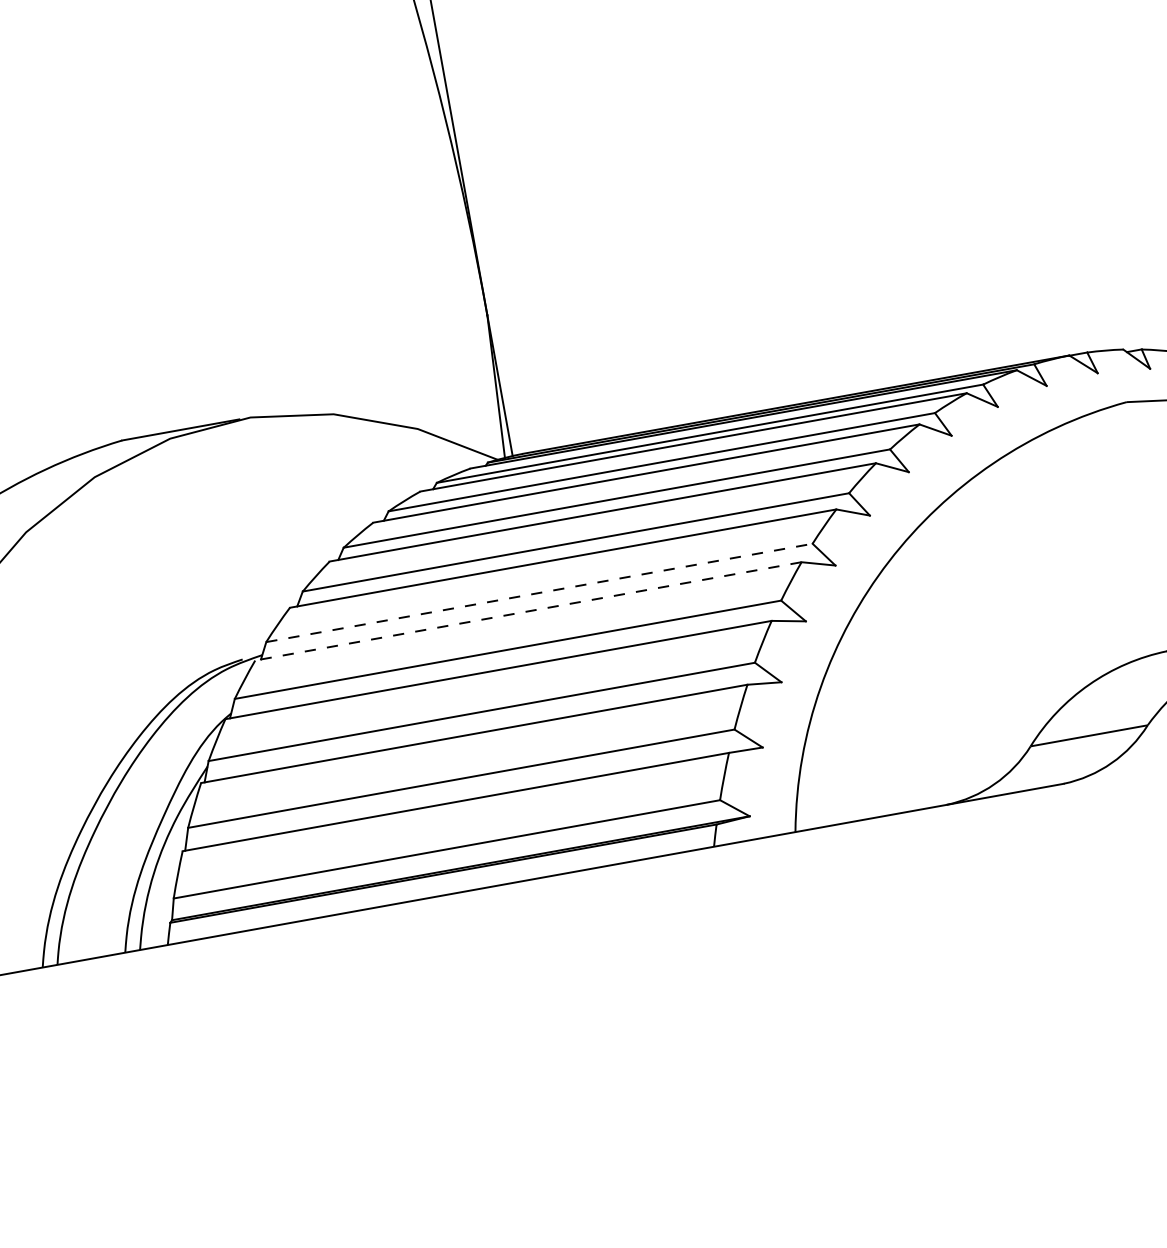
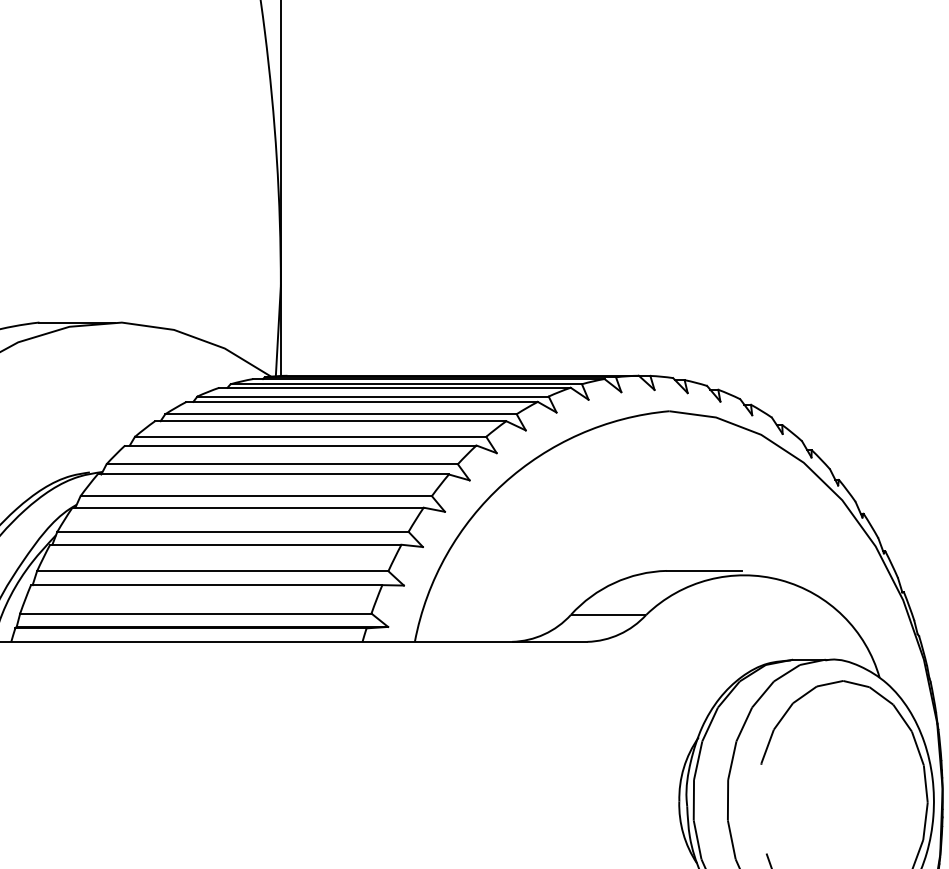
line: (539, 593) -> (282, 464), dashed -> solid
line: (528, 611) -> (273, 474), dashed -> solid

